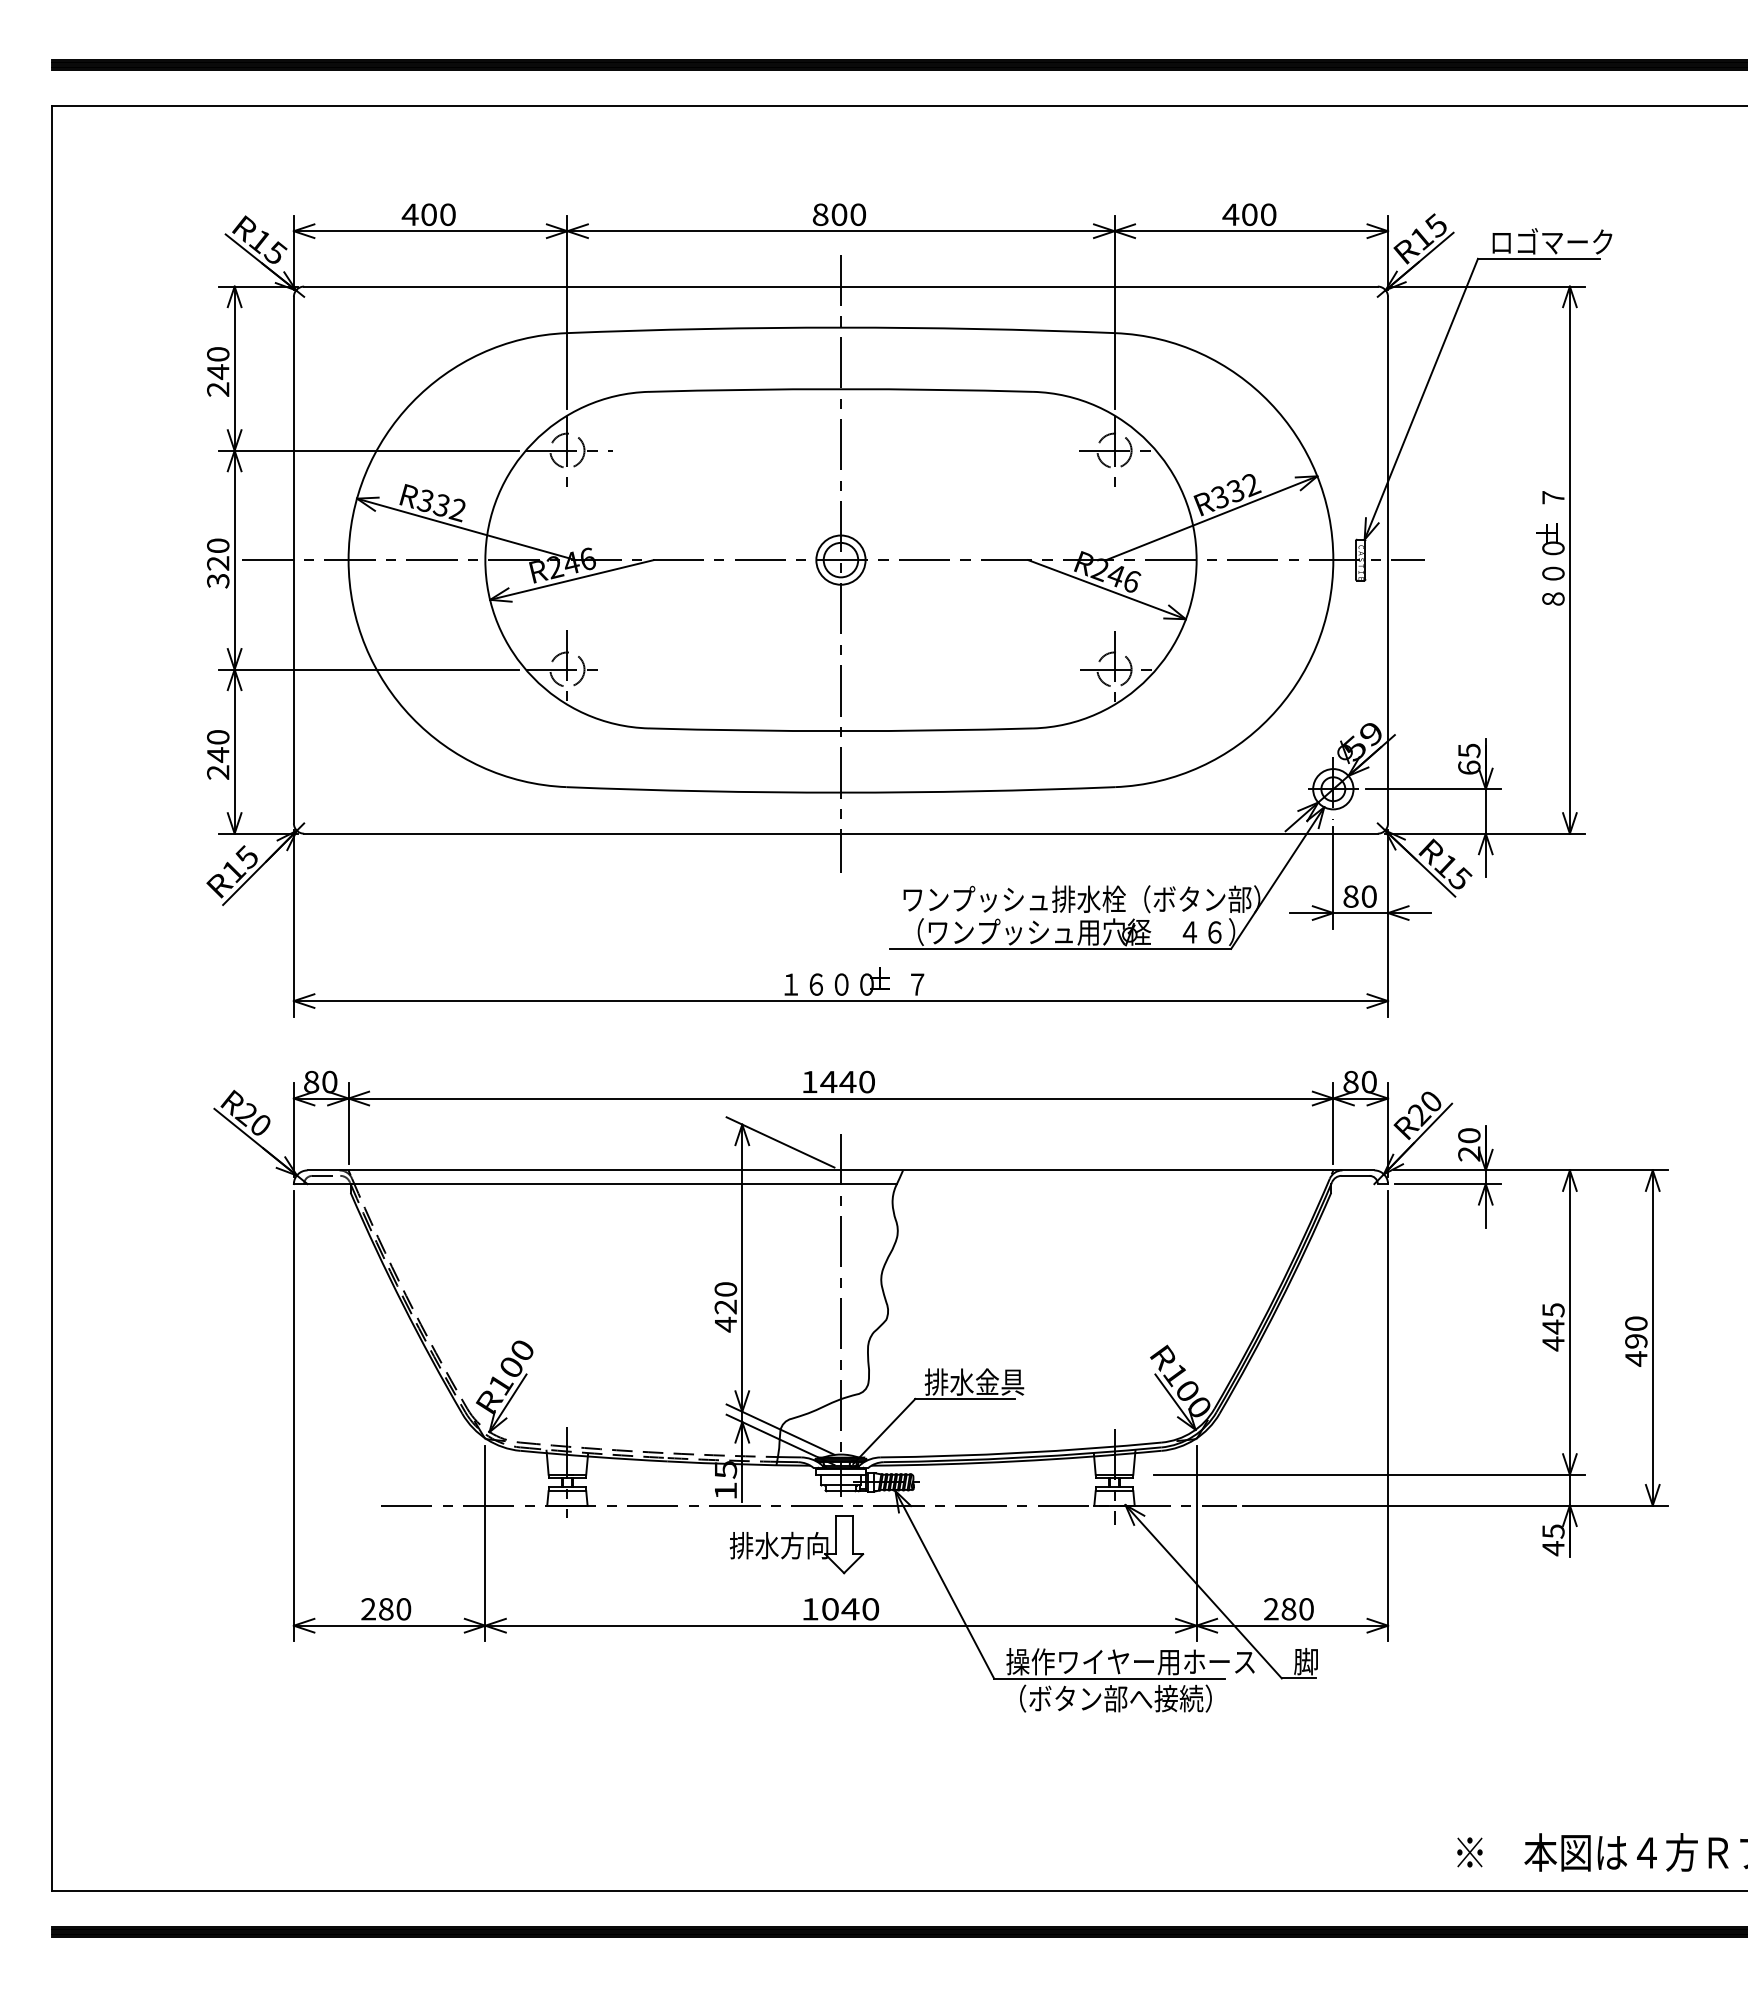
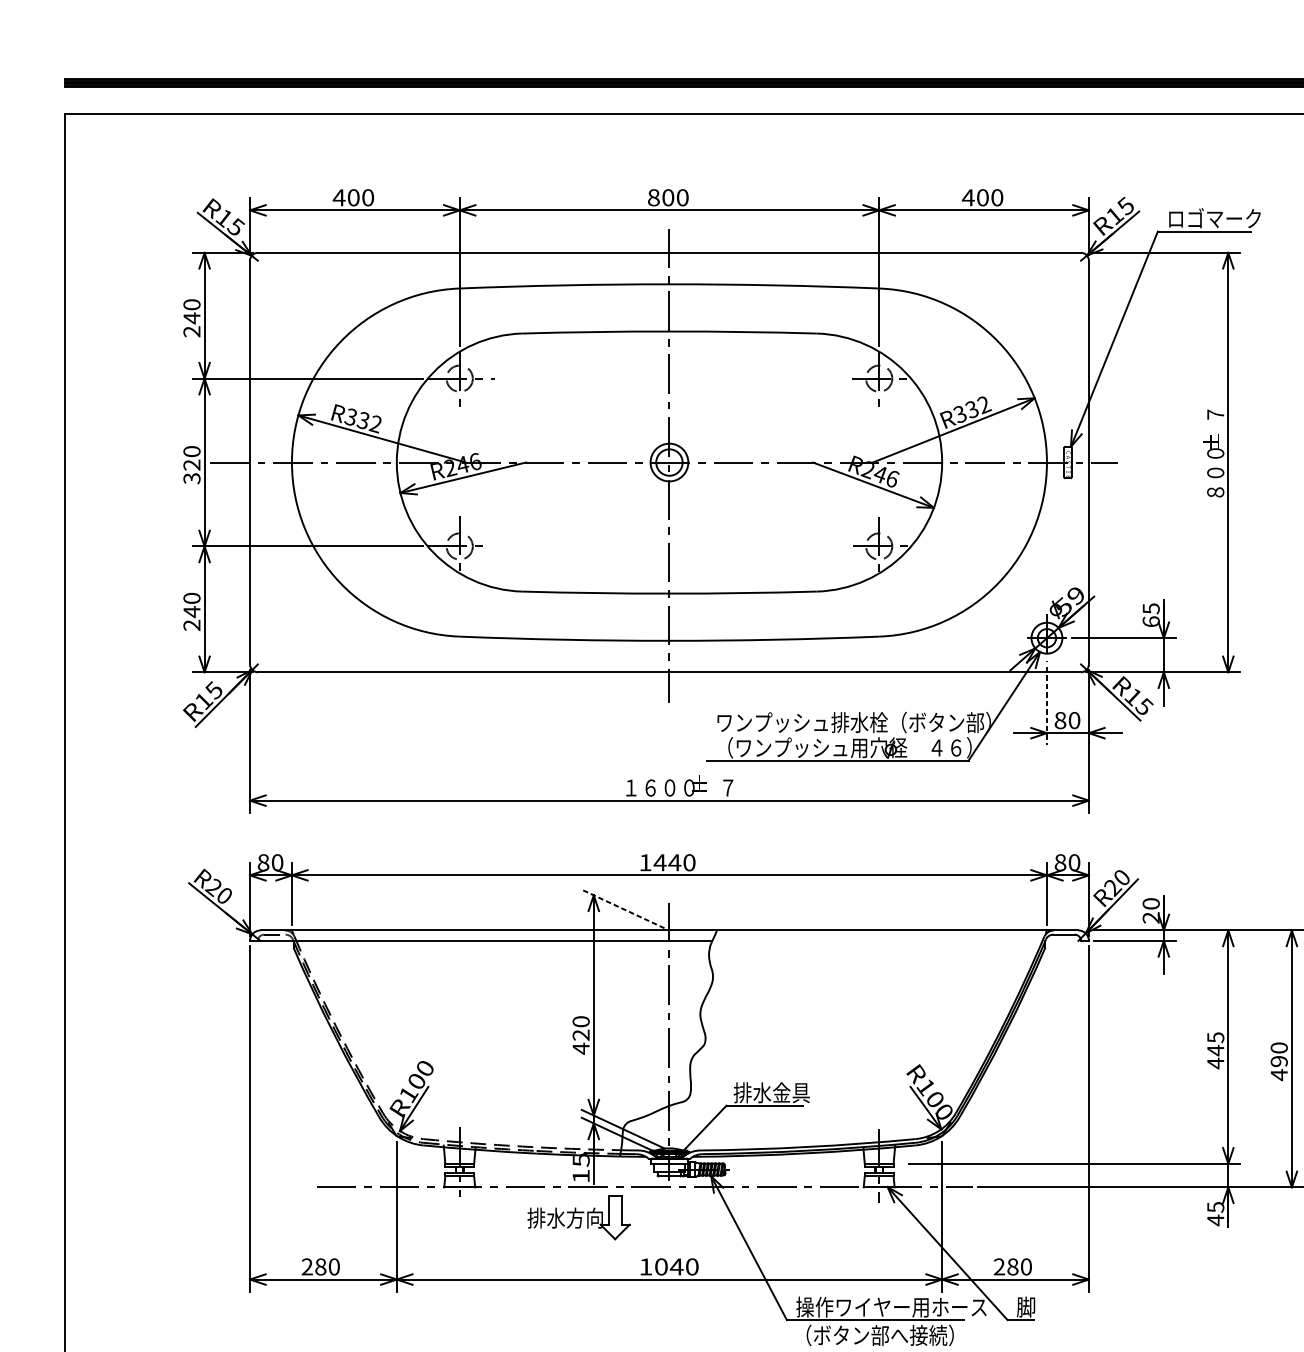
line: (1333, 877) -> (1047, 705), solid -> dashed
line: (780, 1142) -> (623, 909), solid -> dashed
part: (796, 1544) -> (578, 1217), moved

